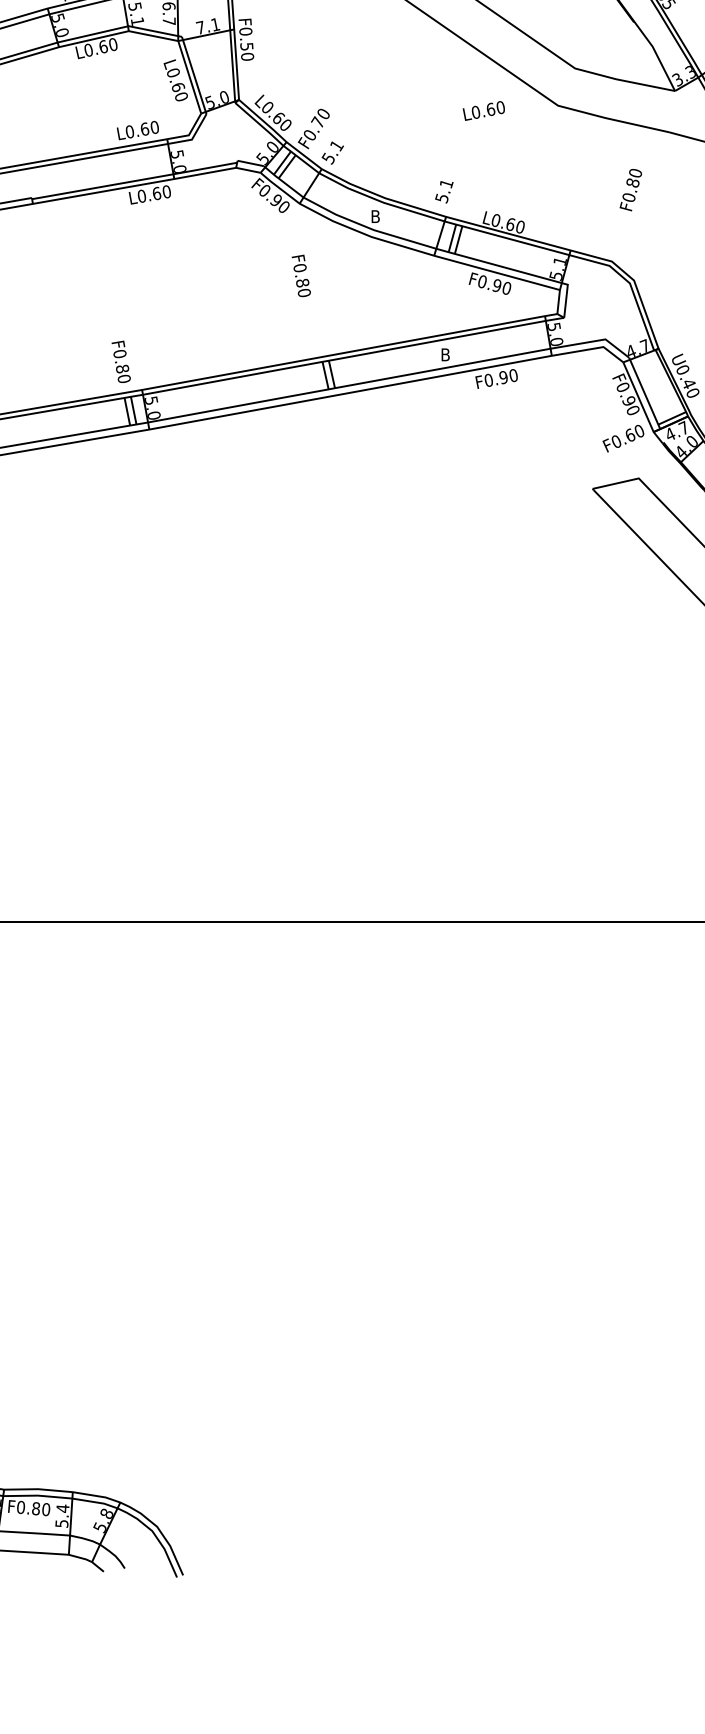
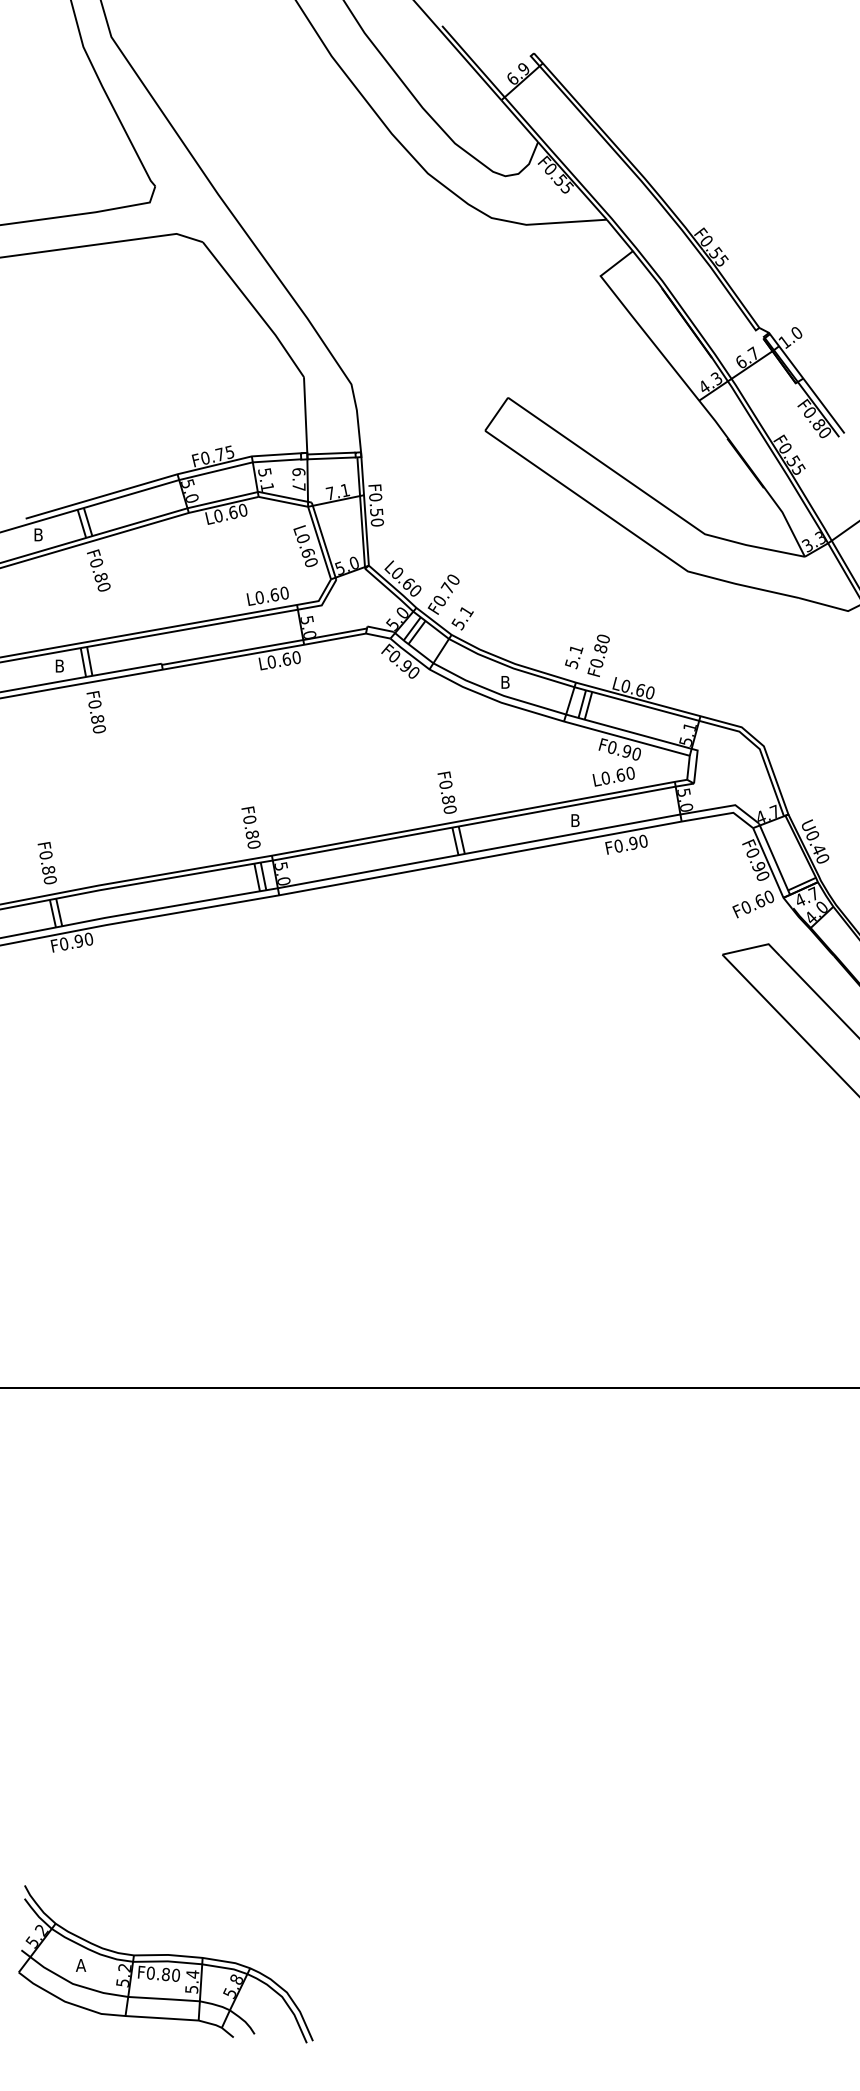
text: (483, 110) -> (613, 776), moved
text: (630, 189) -> (598, 655), moved
text: (300, 275) -> (446, 792), moved

